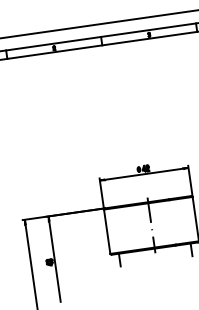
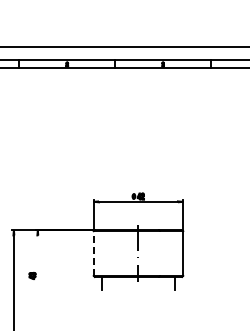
line: (106, 231) -> (93, 253), solid -> dashed
line: (54, 261) -> (37, 275), removed

